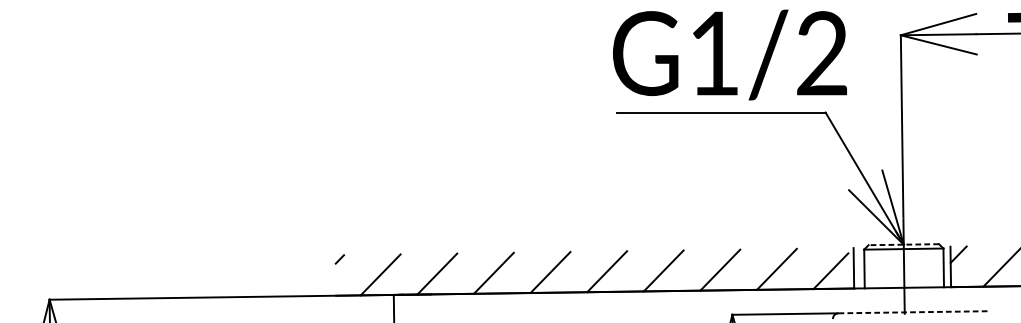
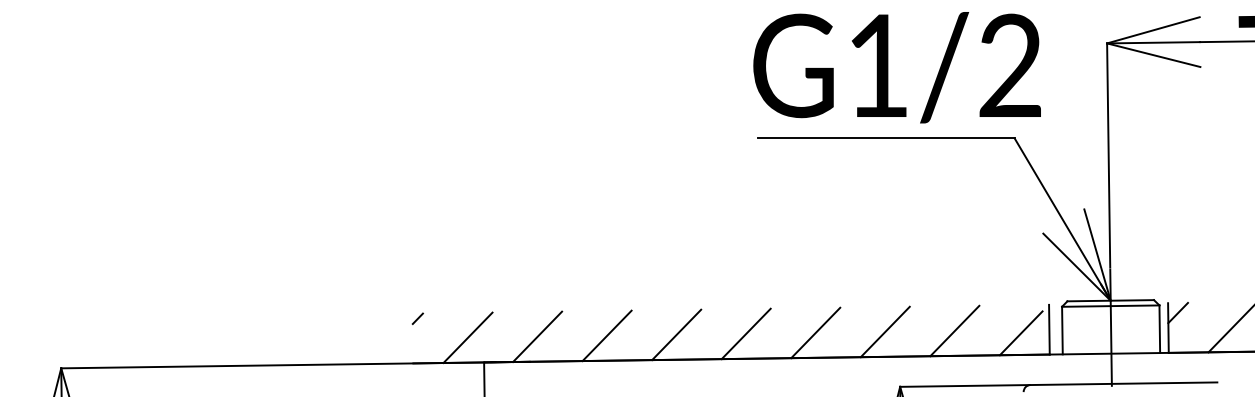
line: (903, 244) -> (1110, 300), dashed -> solid
line: (915, 312) -> (1124, 383), dashed -> solid

